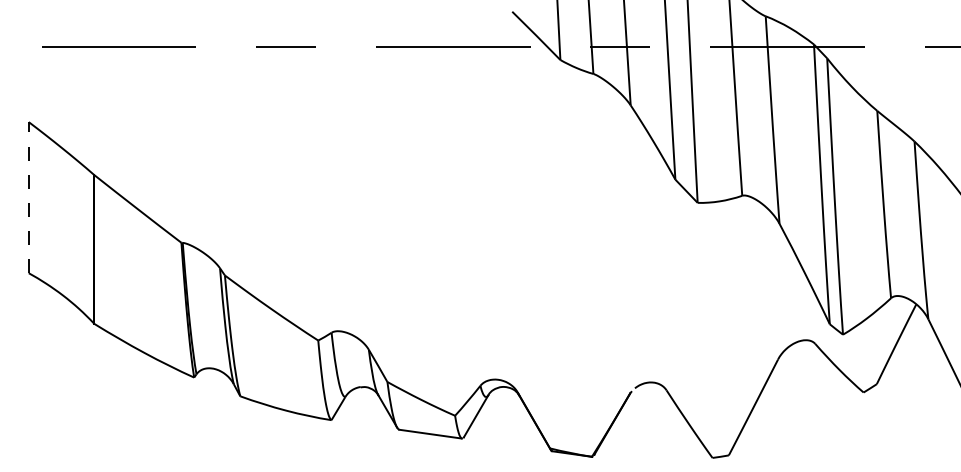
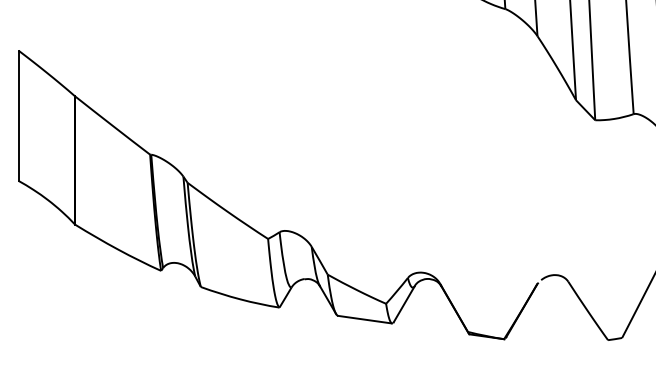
line: (28, 197) -> (18, 115), dashed -> solid

